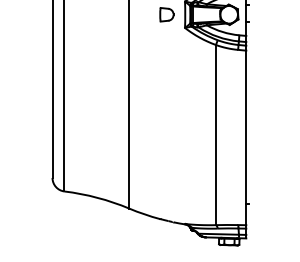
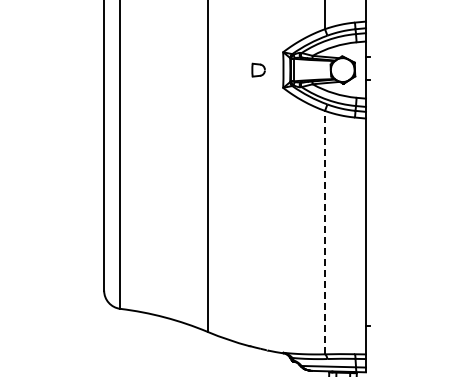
part: (166, 15) -> (258, 70), size x0.7
line: (216, 134) -> (325, 232), solid -> dashed

